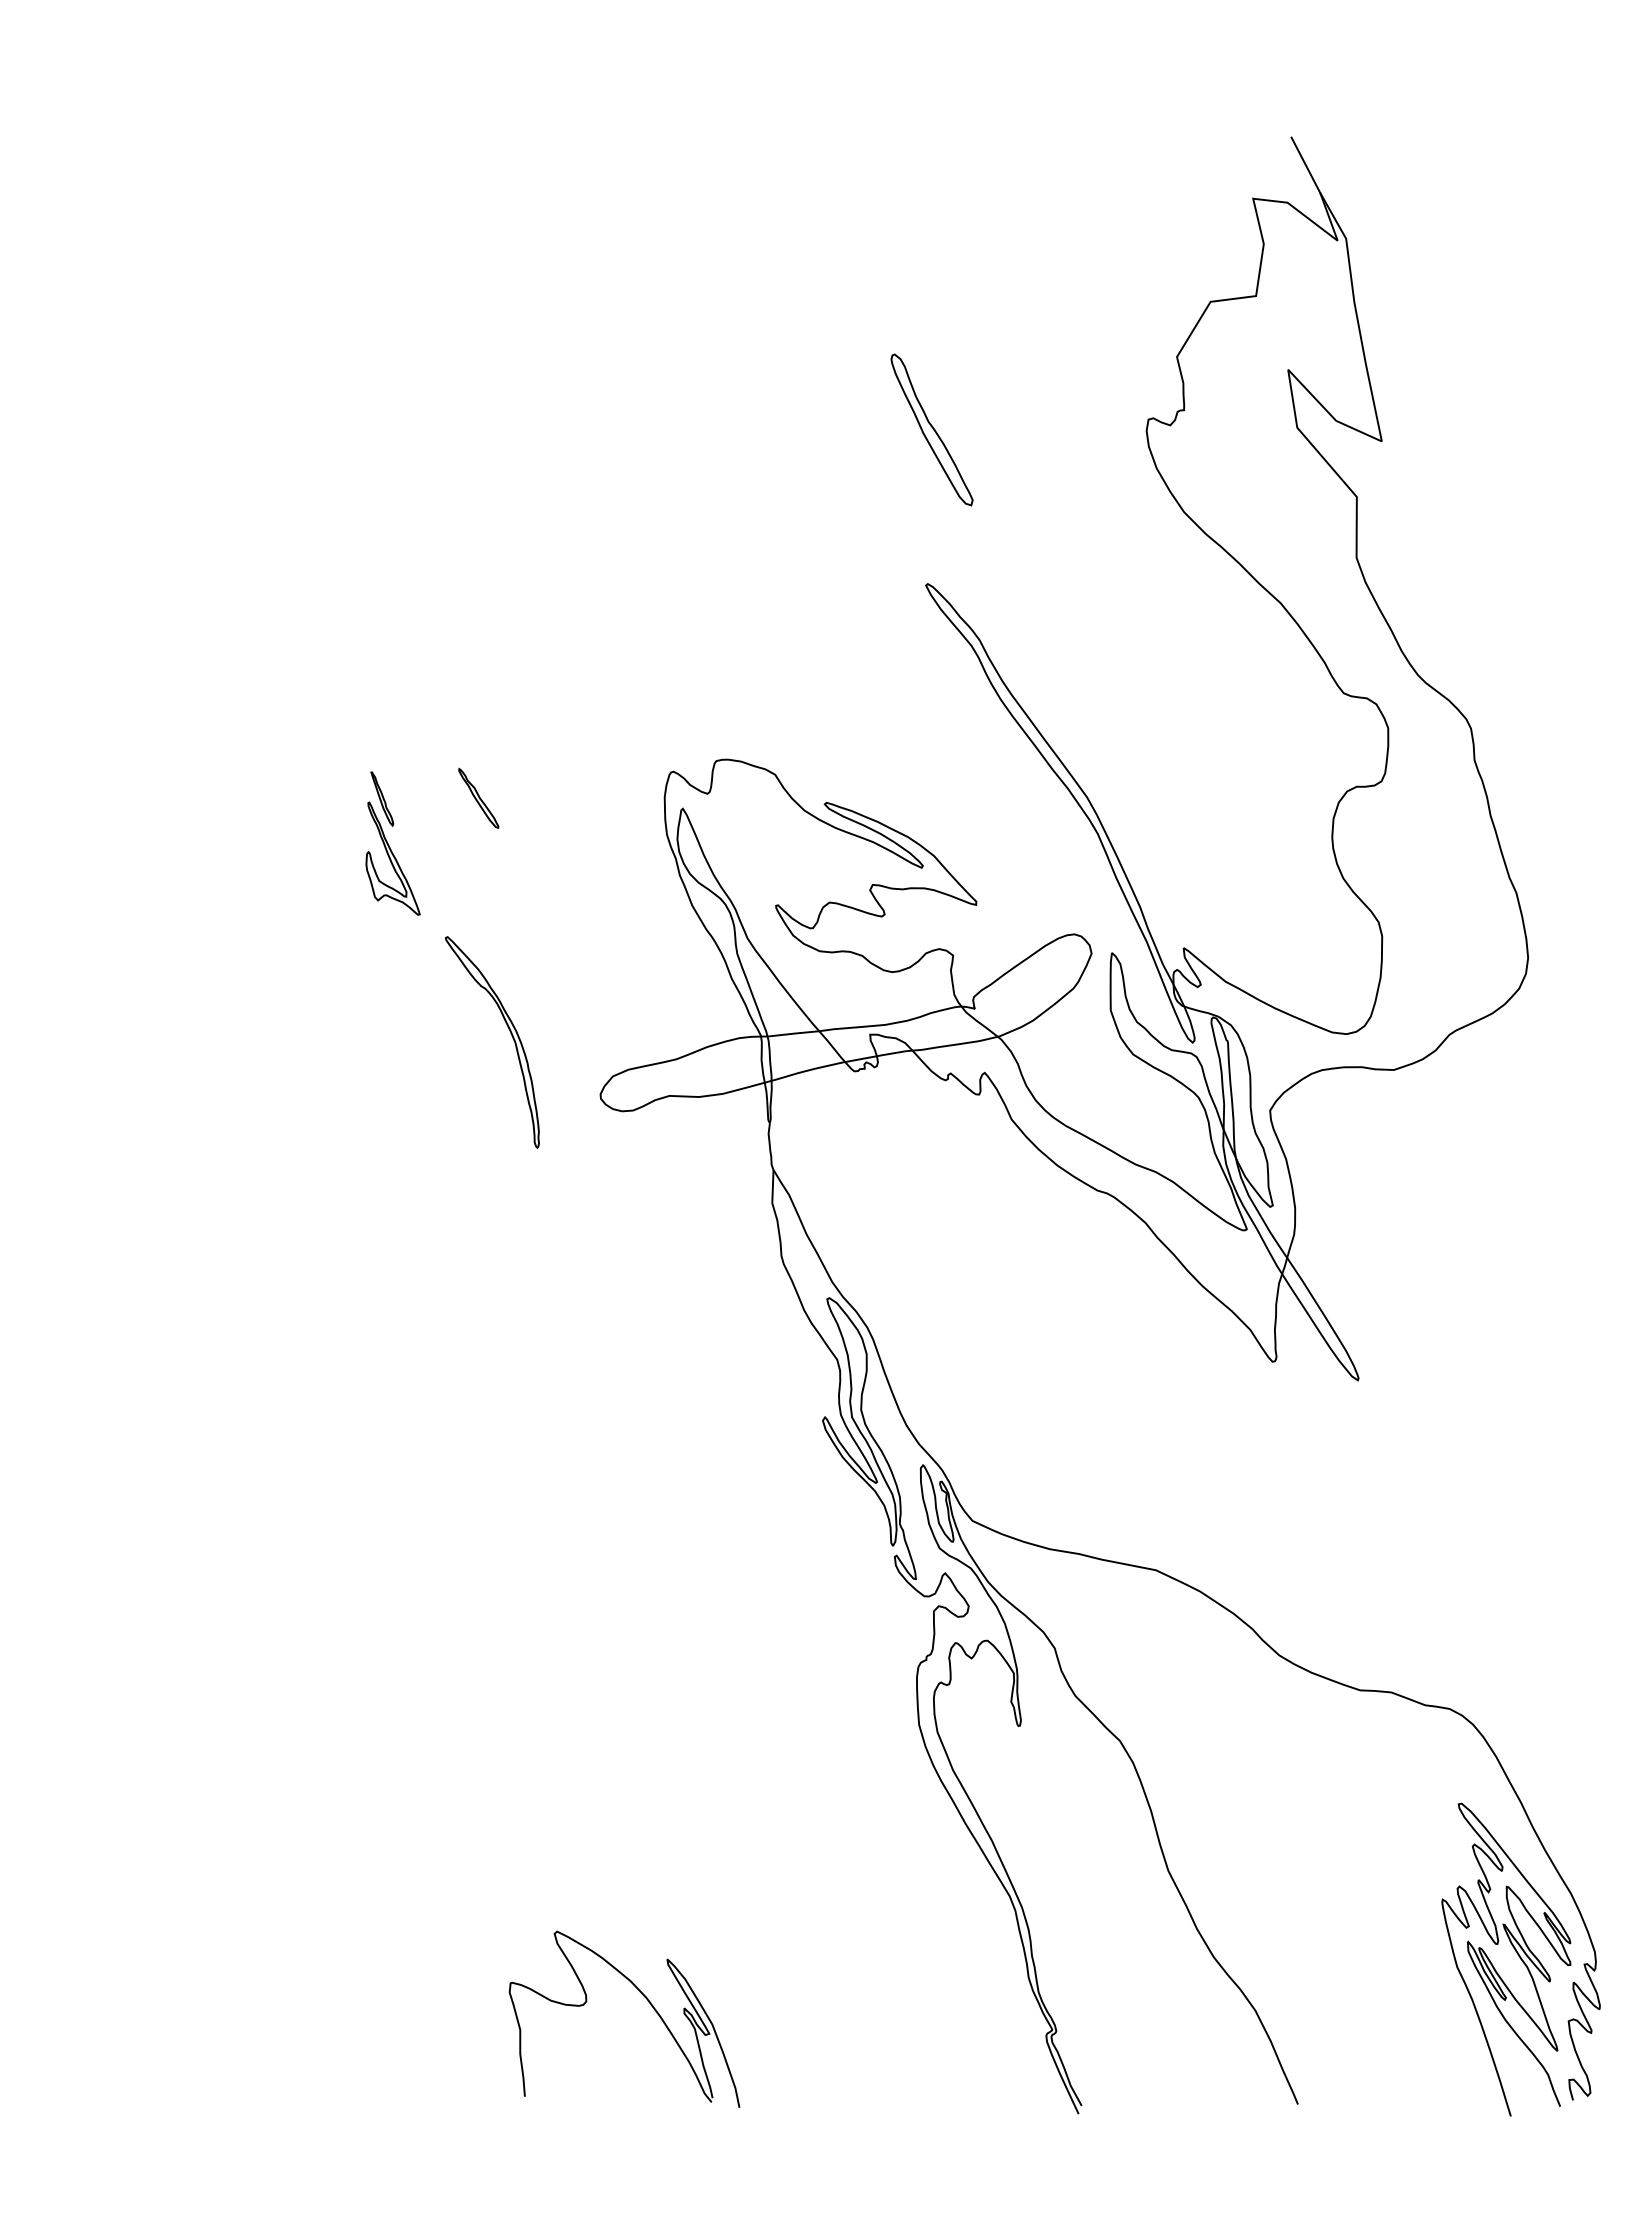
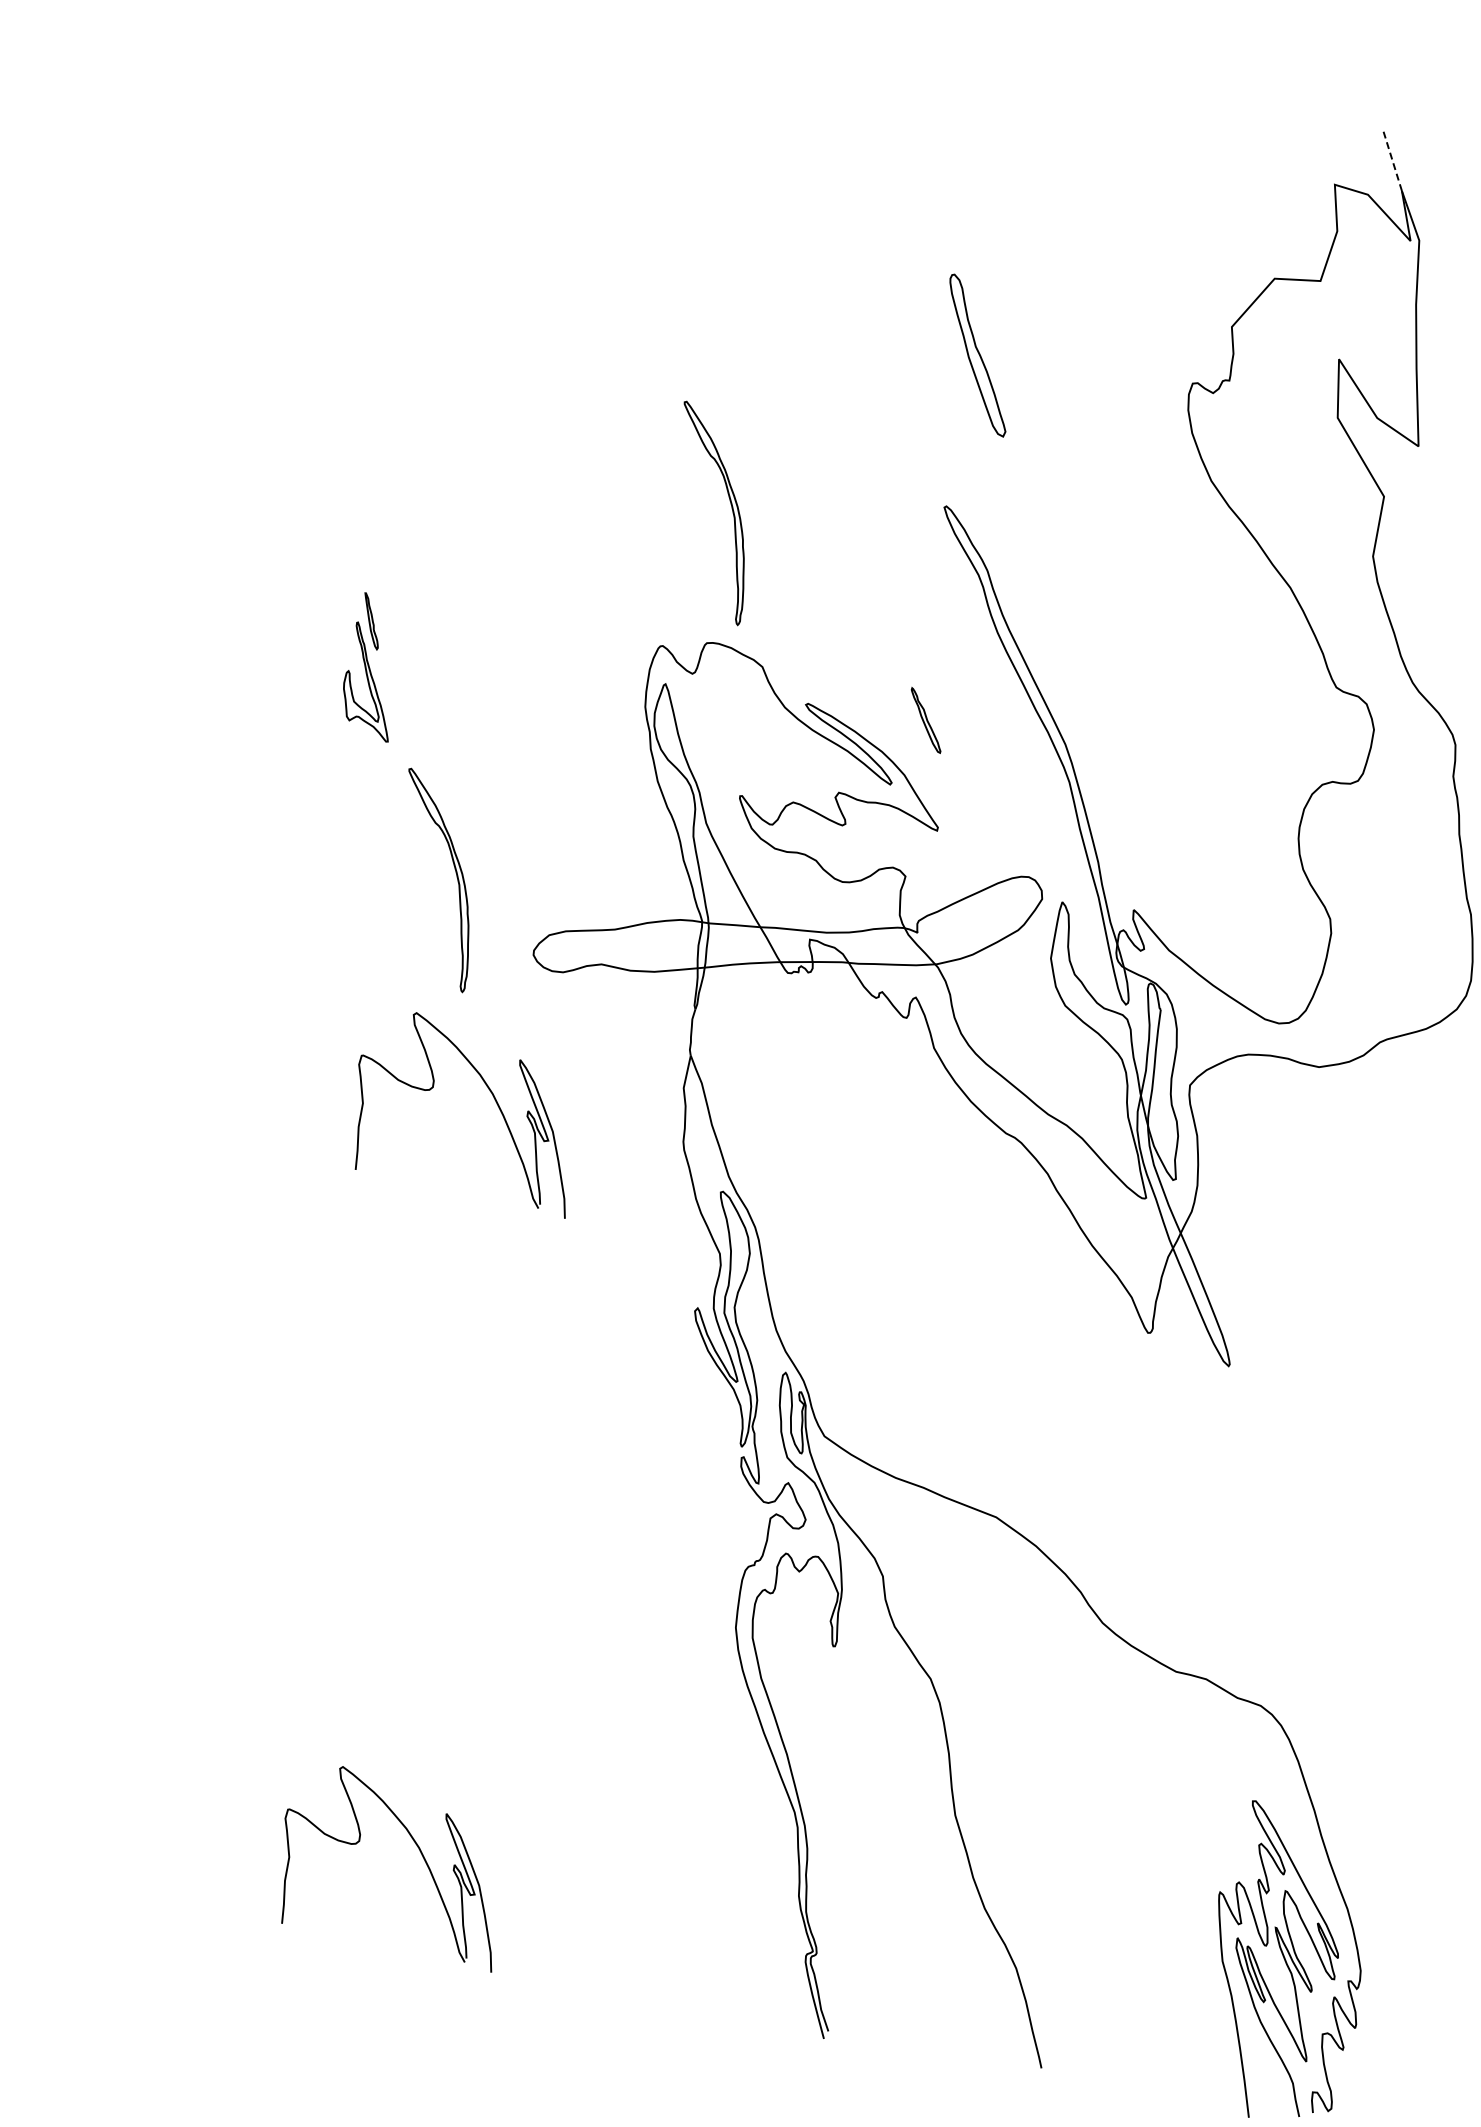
line: (1305, 164) -> (1392, 160), solid -> dashed
part: (717, 626) -> (731, 510), added
part: (478, 797) -> (926, 719), moved
part: (586, 1246) -> (493, 1097), added

